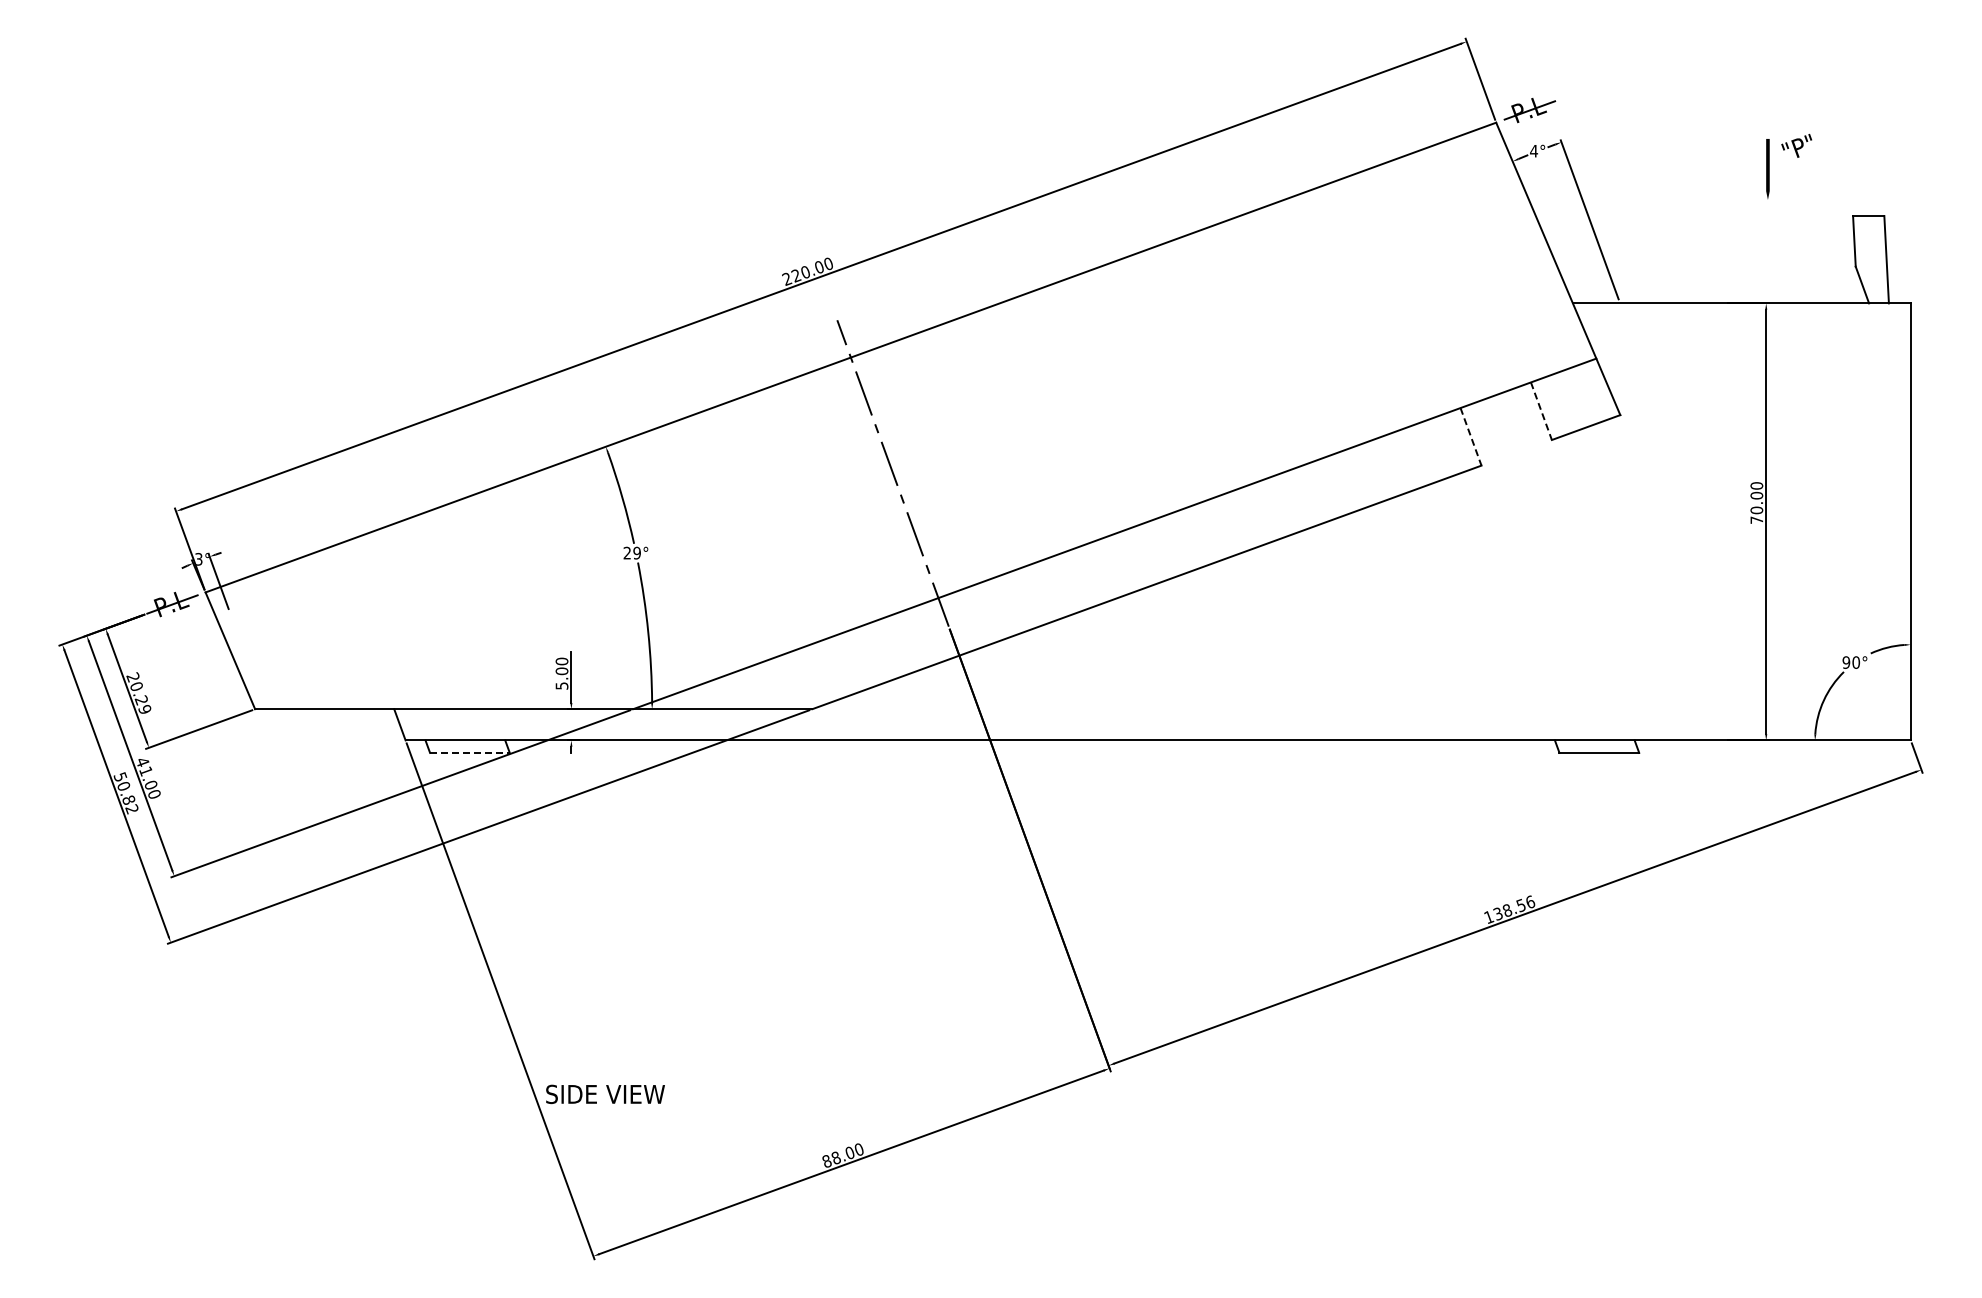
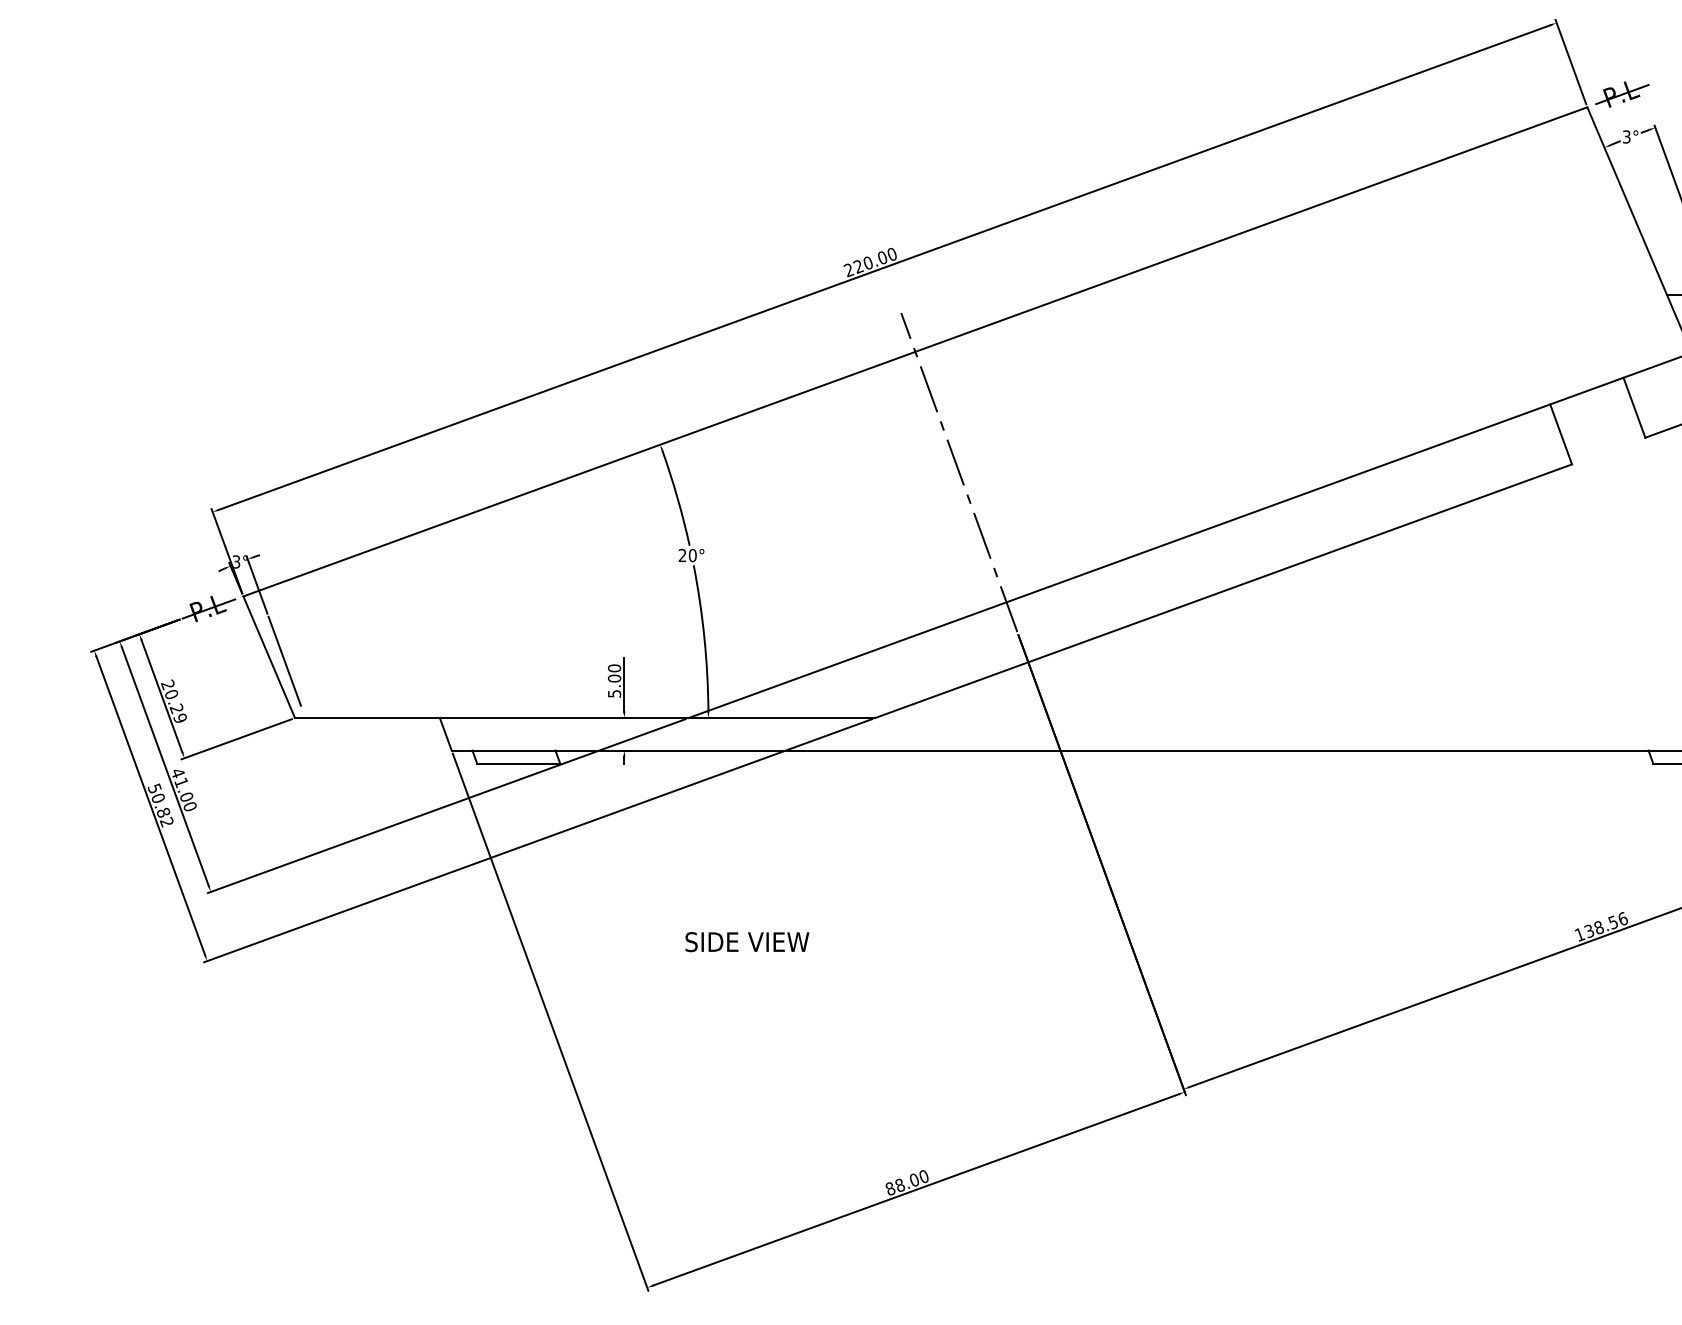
text: (1534, 150) -> (1627, 136), 4° -> 3°
line: (1541, 411) -> (1634, 408), dashed -> solid
line: (1471, 436) -> (1561, 434), dashed -> solid
text: (636, 553) -> (692, 555), 29° -> 20°
line: (244, 654) -> (283, 661), added
line: (469, 752) -> (518, 763), dashed -> solid
text: (605, 1094) -> (747, 942), moved

